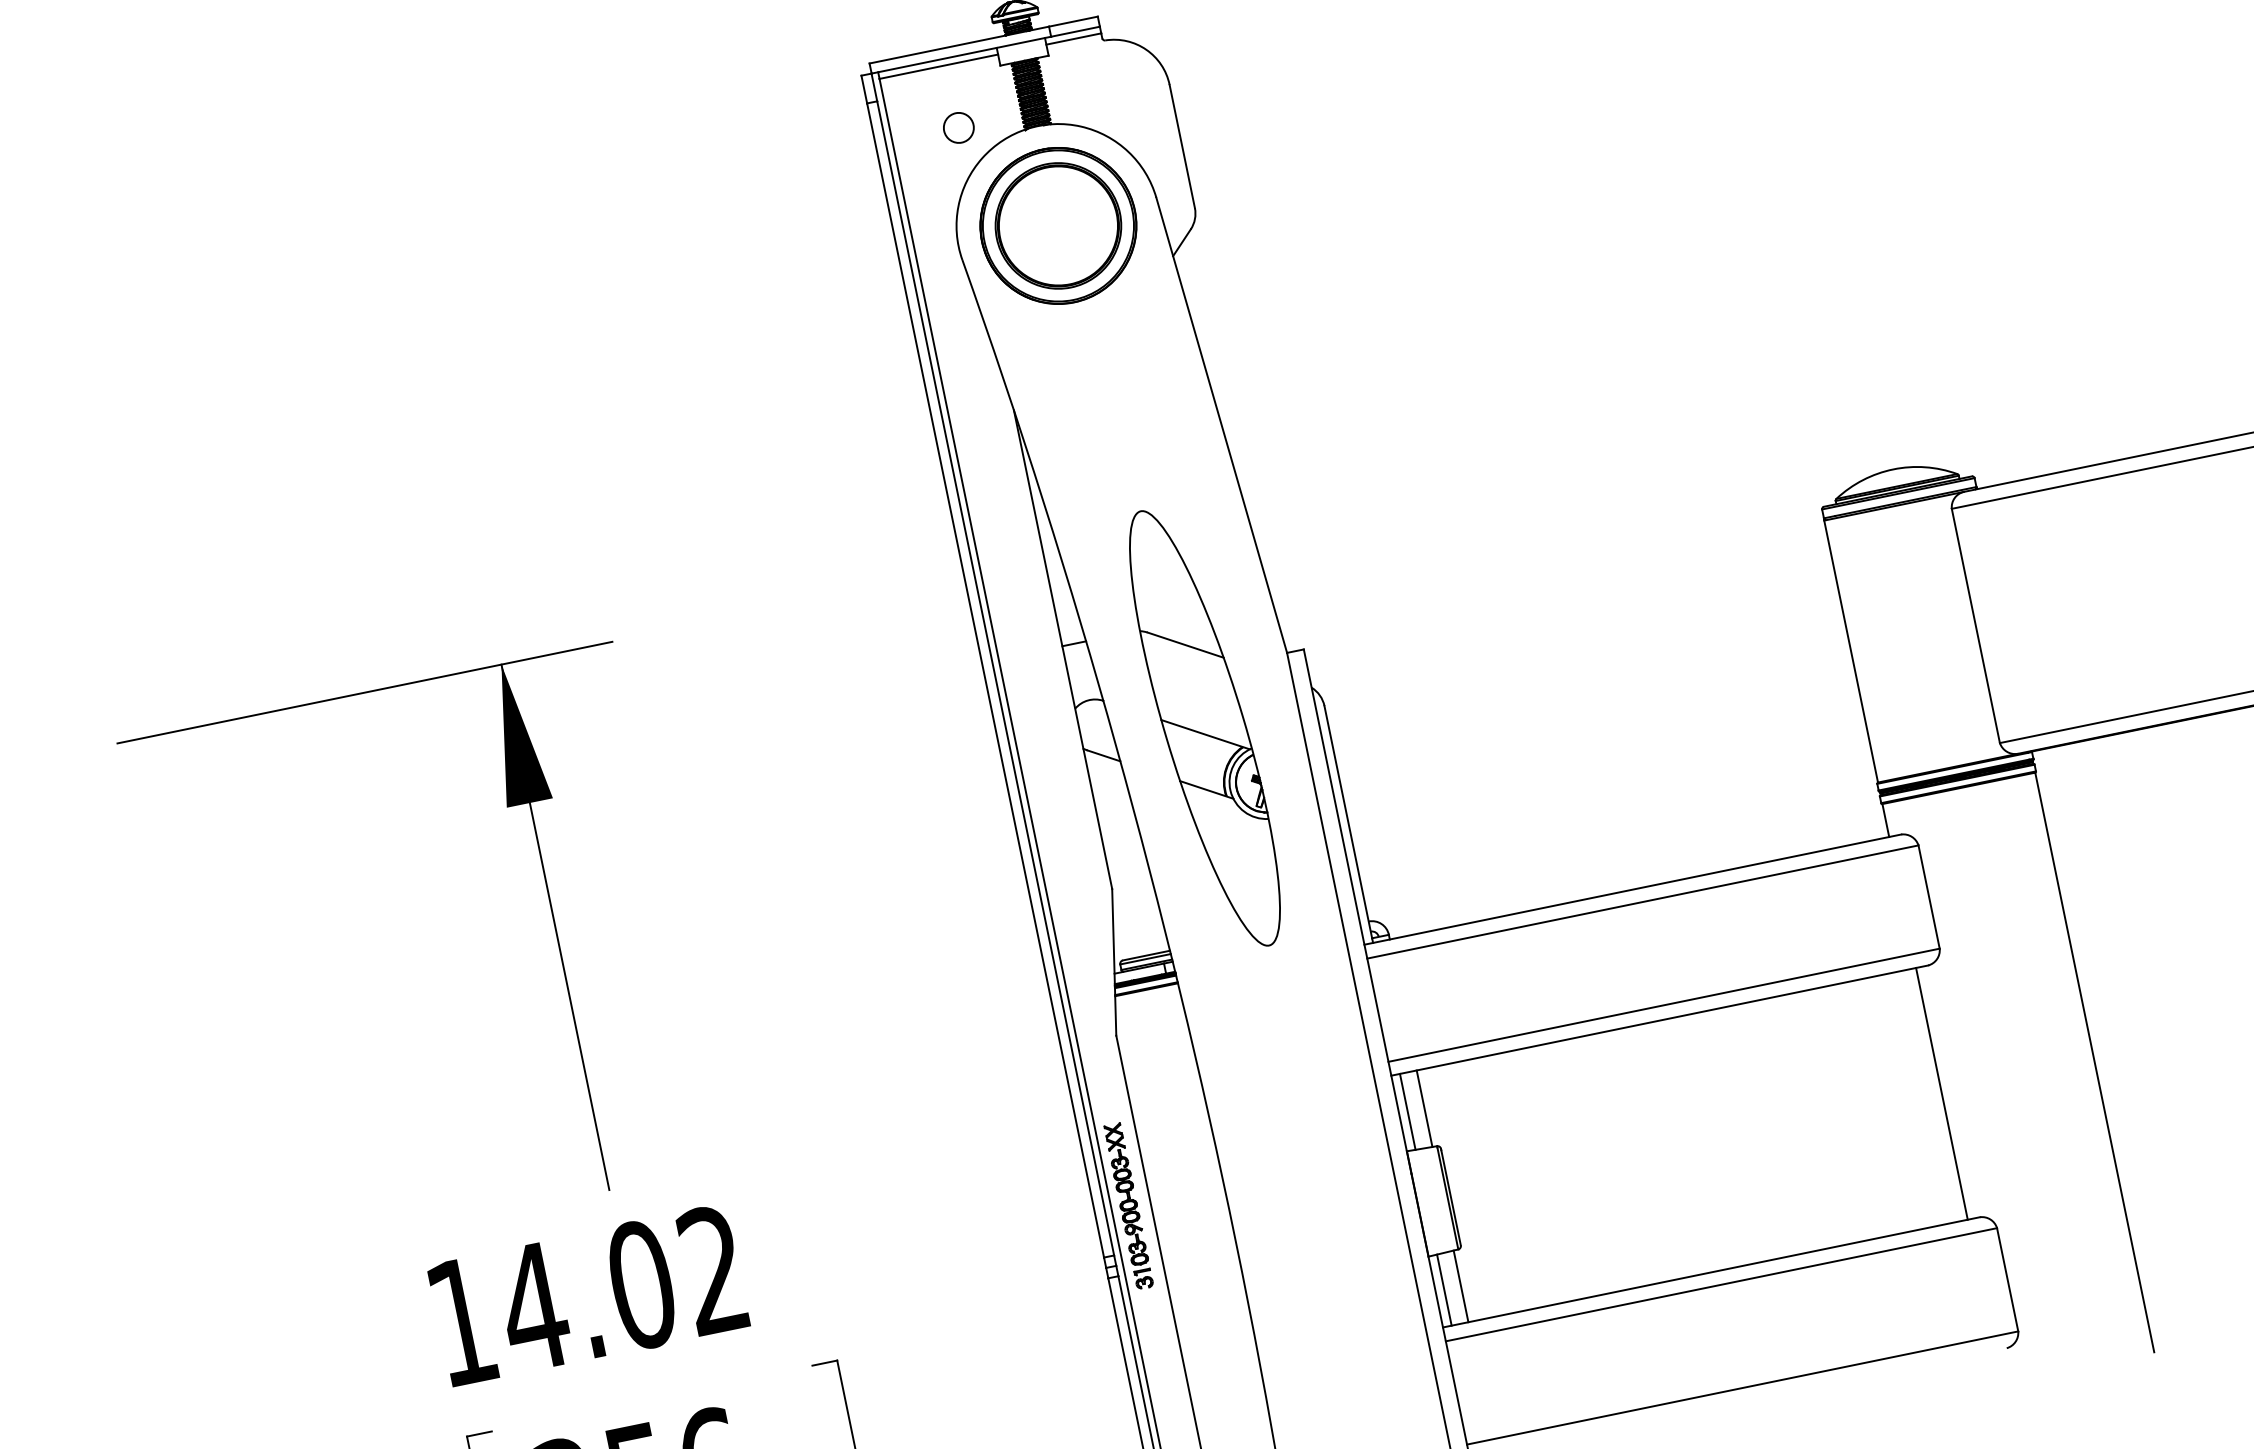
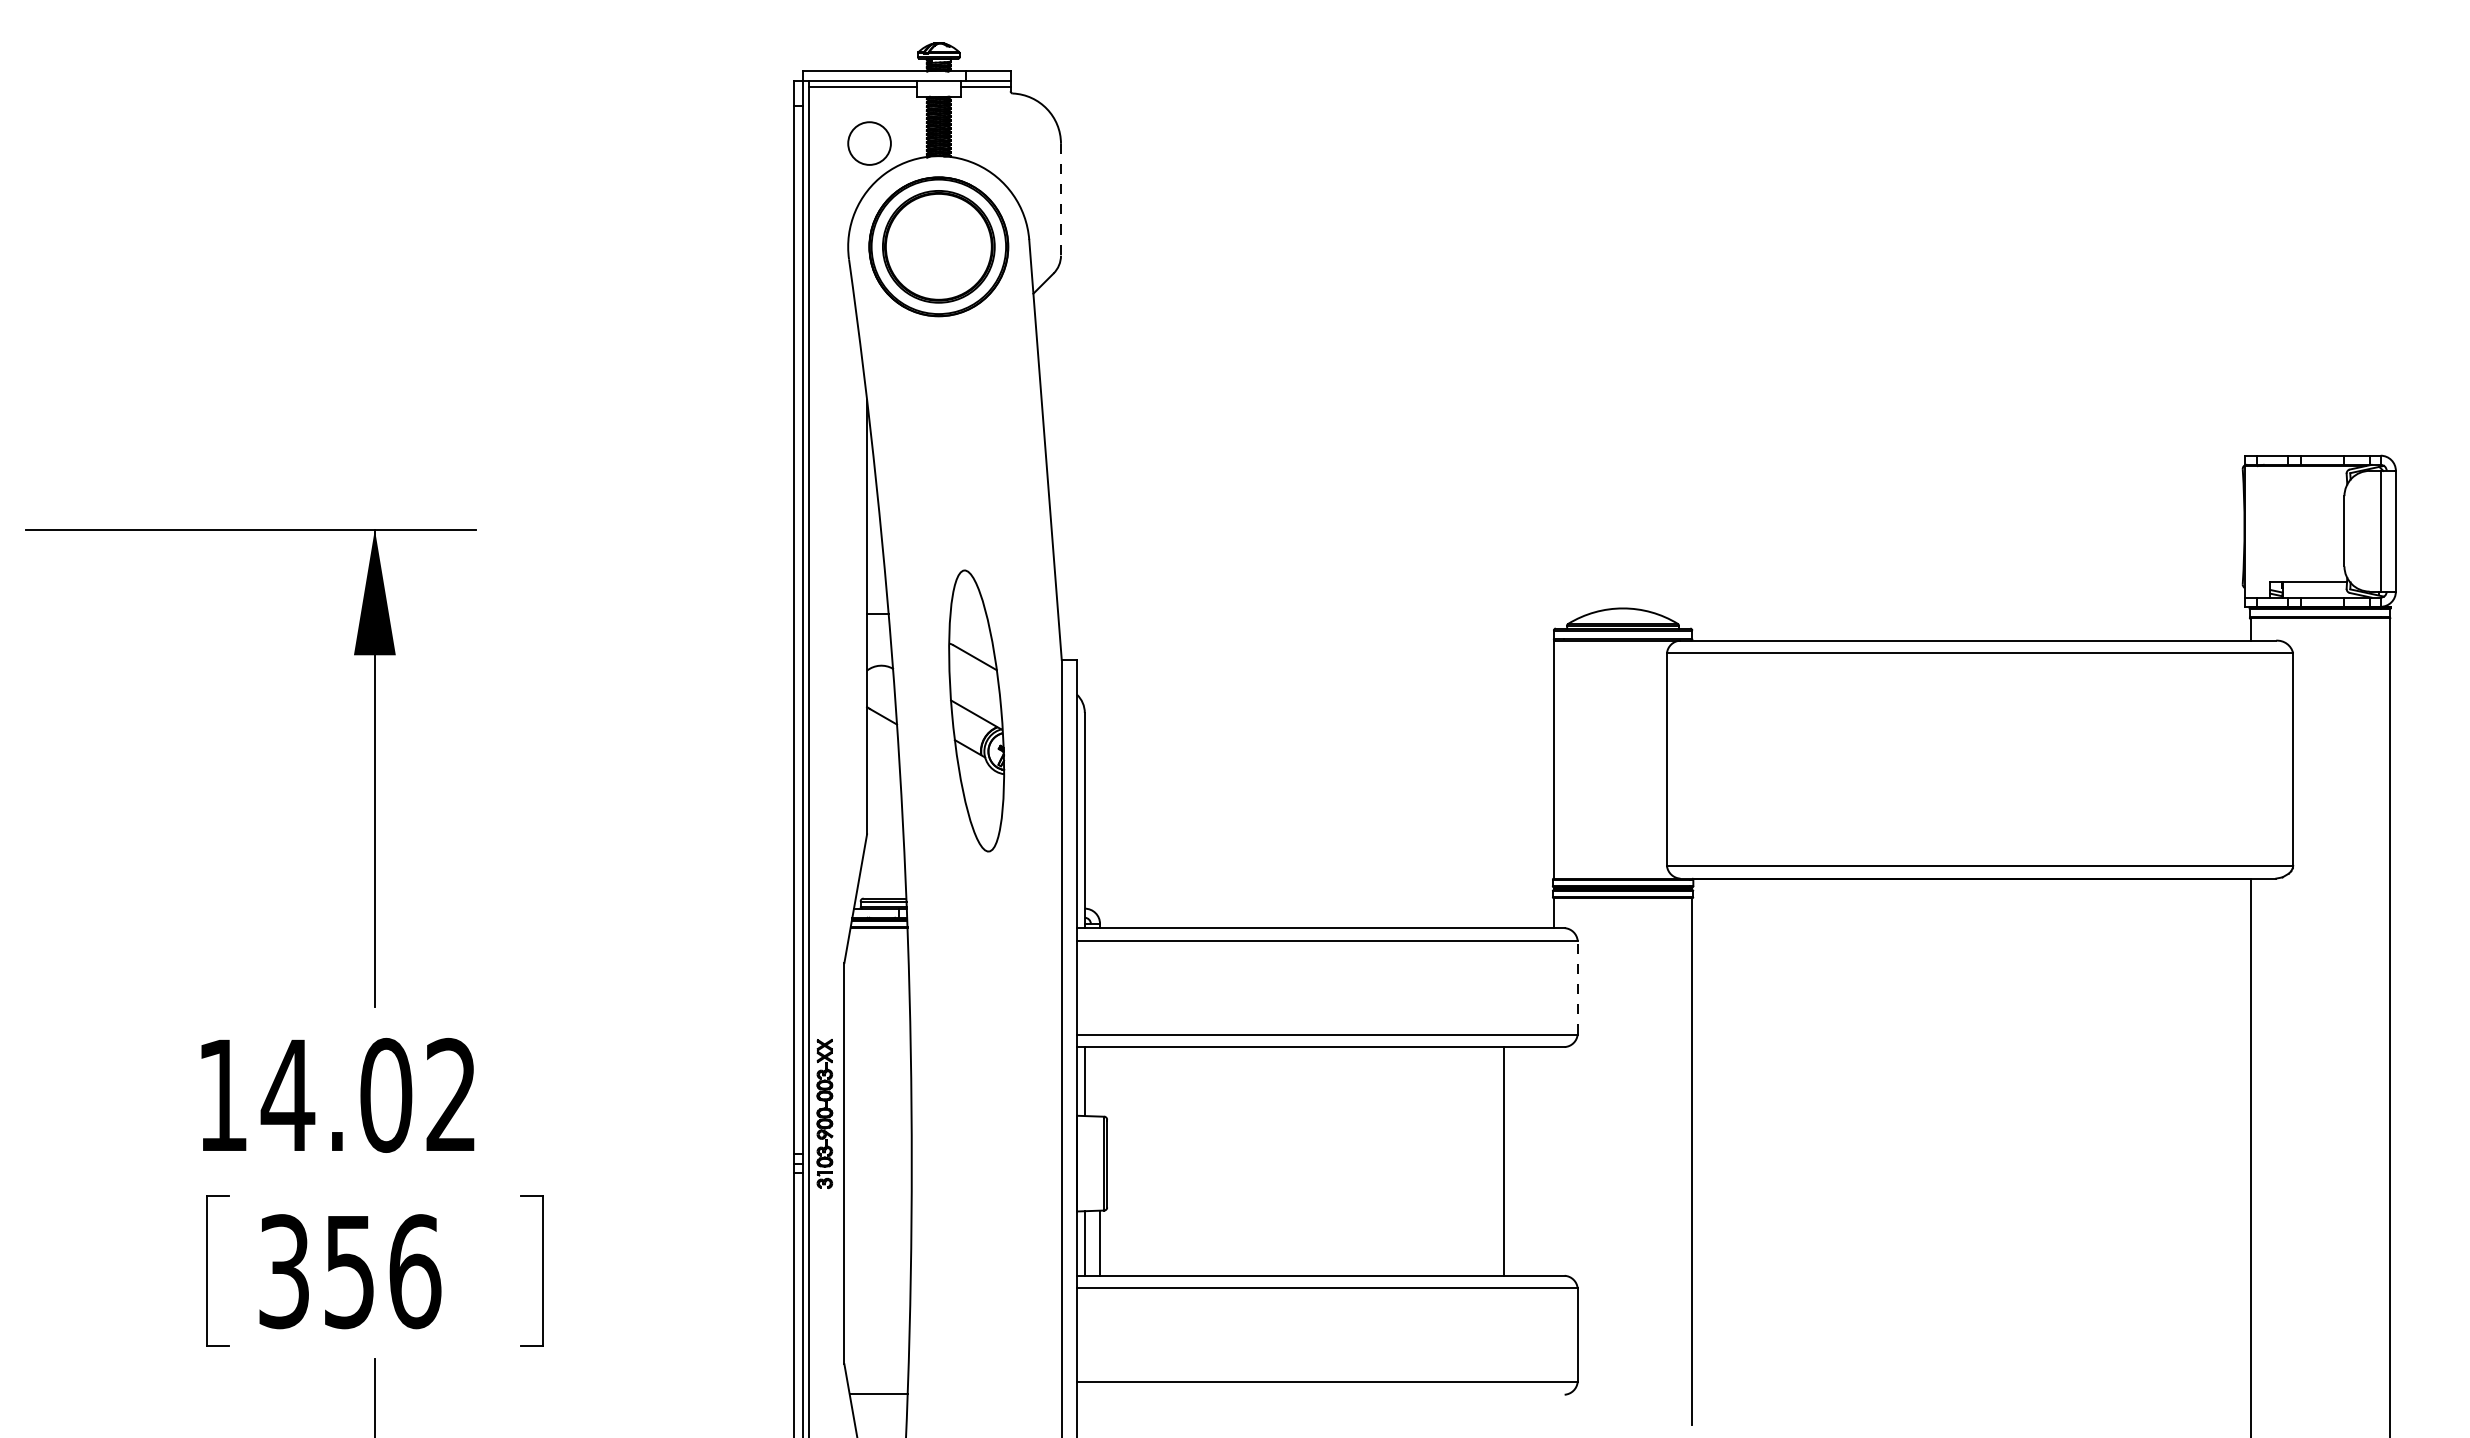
circle: (958, 127) -> (869, 143), size x1.6
line: (1182, 146) -> (1061, 199), solid -> dashed
part: (1204, 727) -> (976, 710), size x0.7
line: (1928, 896) -> (1577, 987), solid -> dashed
line: (1941, 1093) -> (1503, 1161), moved
line: (1424, 1108) -> (1100, 1081), removed

